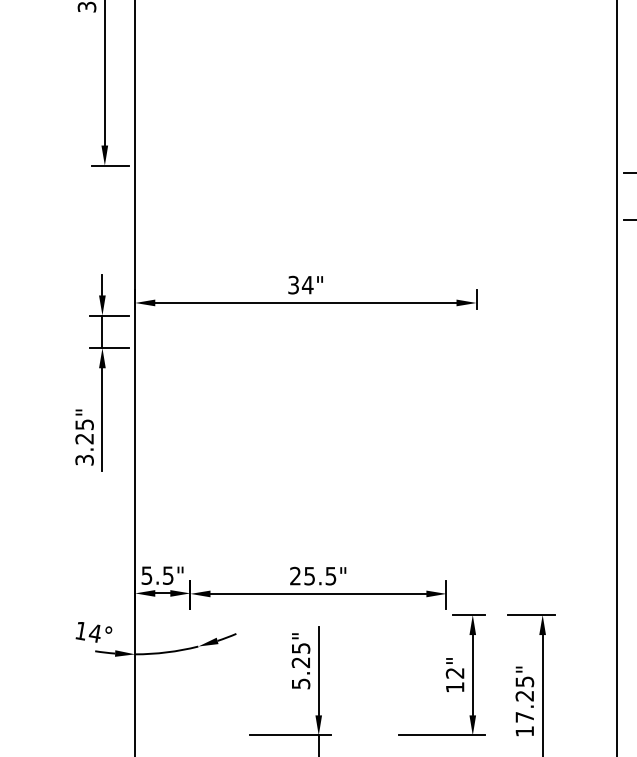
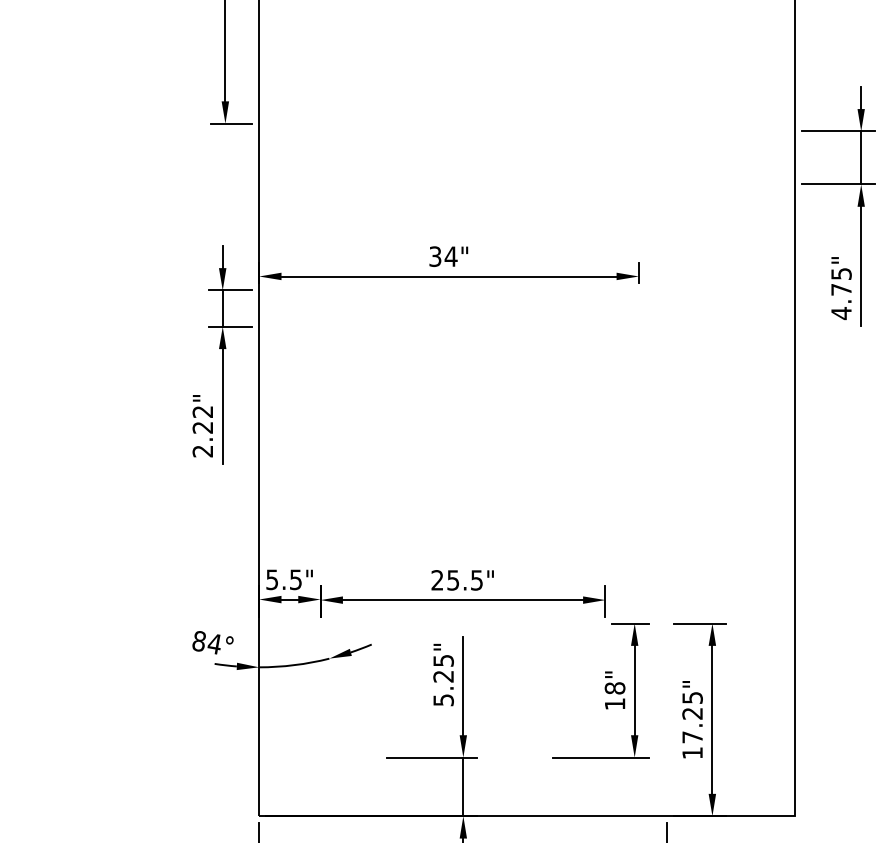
text: (84, 442) -> (202, 431), 3.25" -> 2.22"
text: (80, 631) -> (198, 641), 14° -> 84°
text: (454, 673) -> (614, 688), 12" -> 18"

